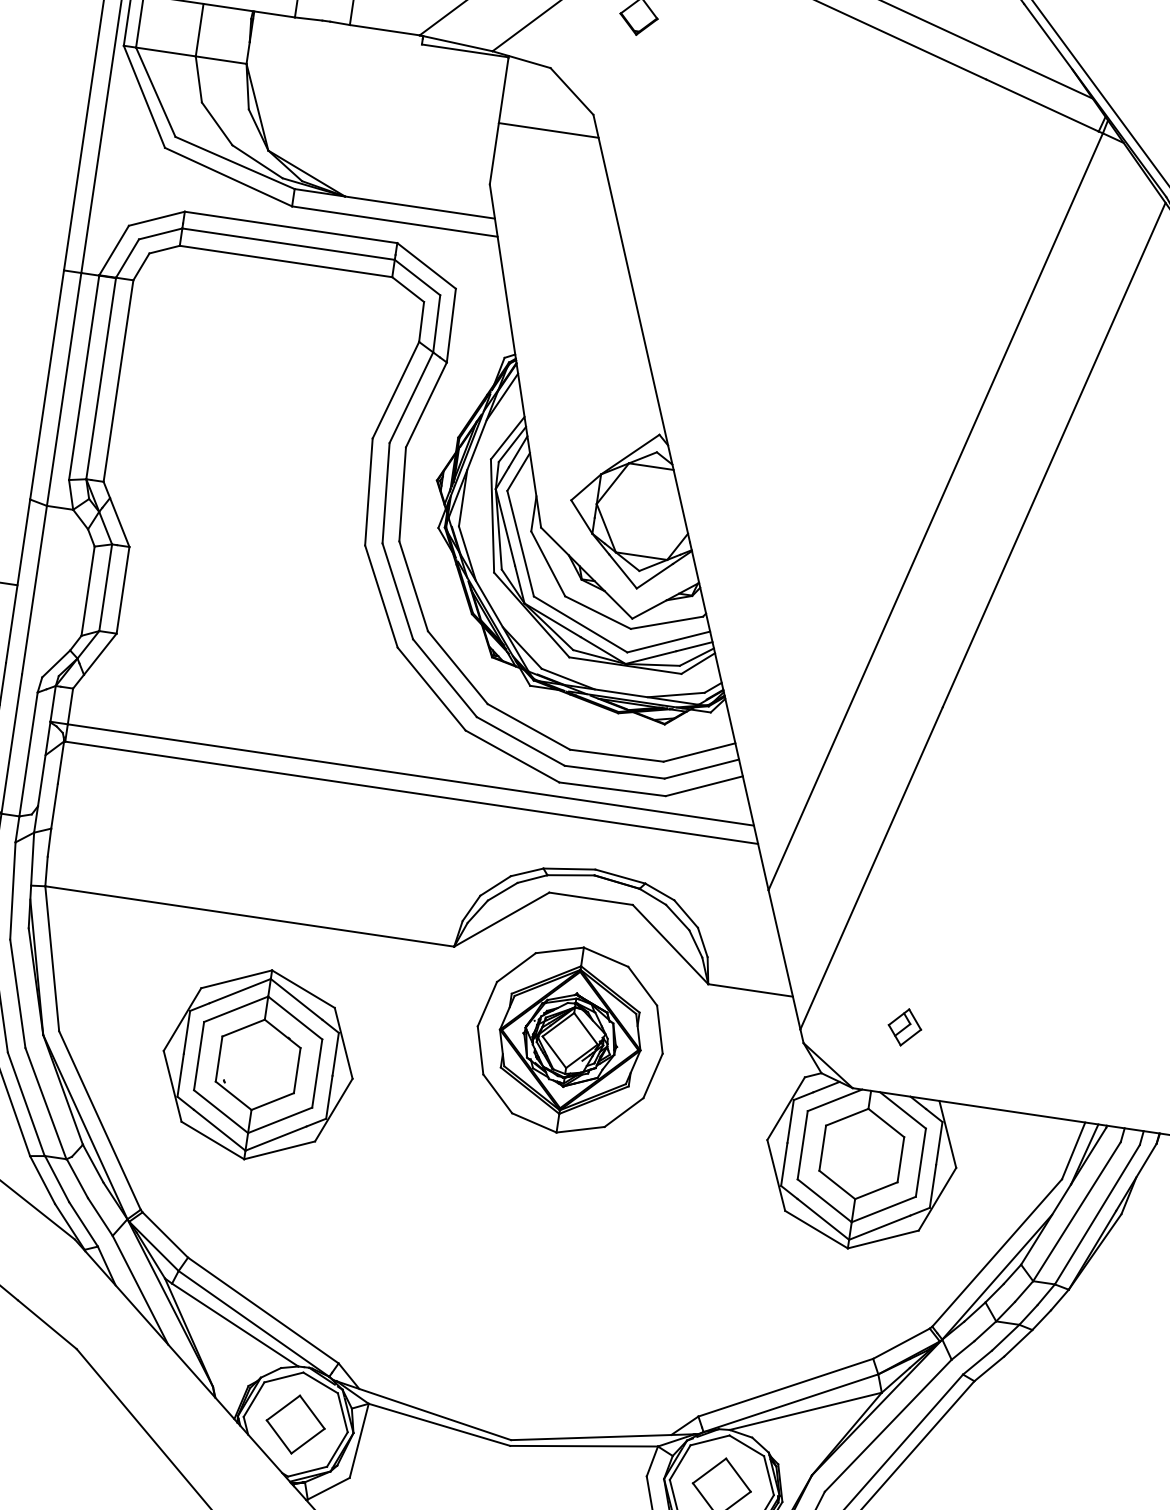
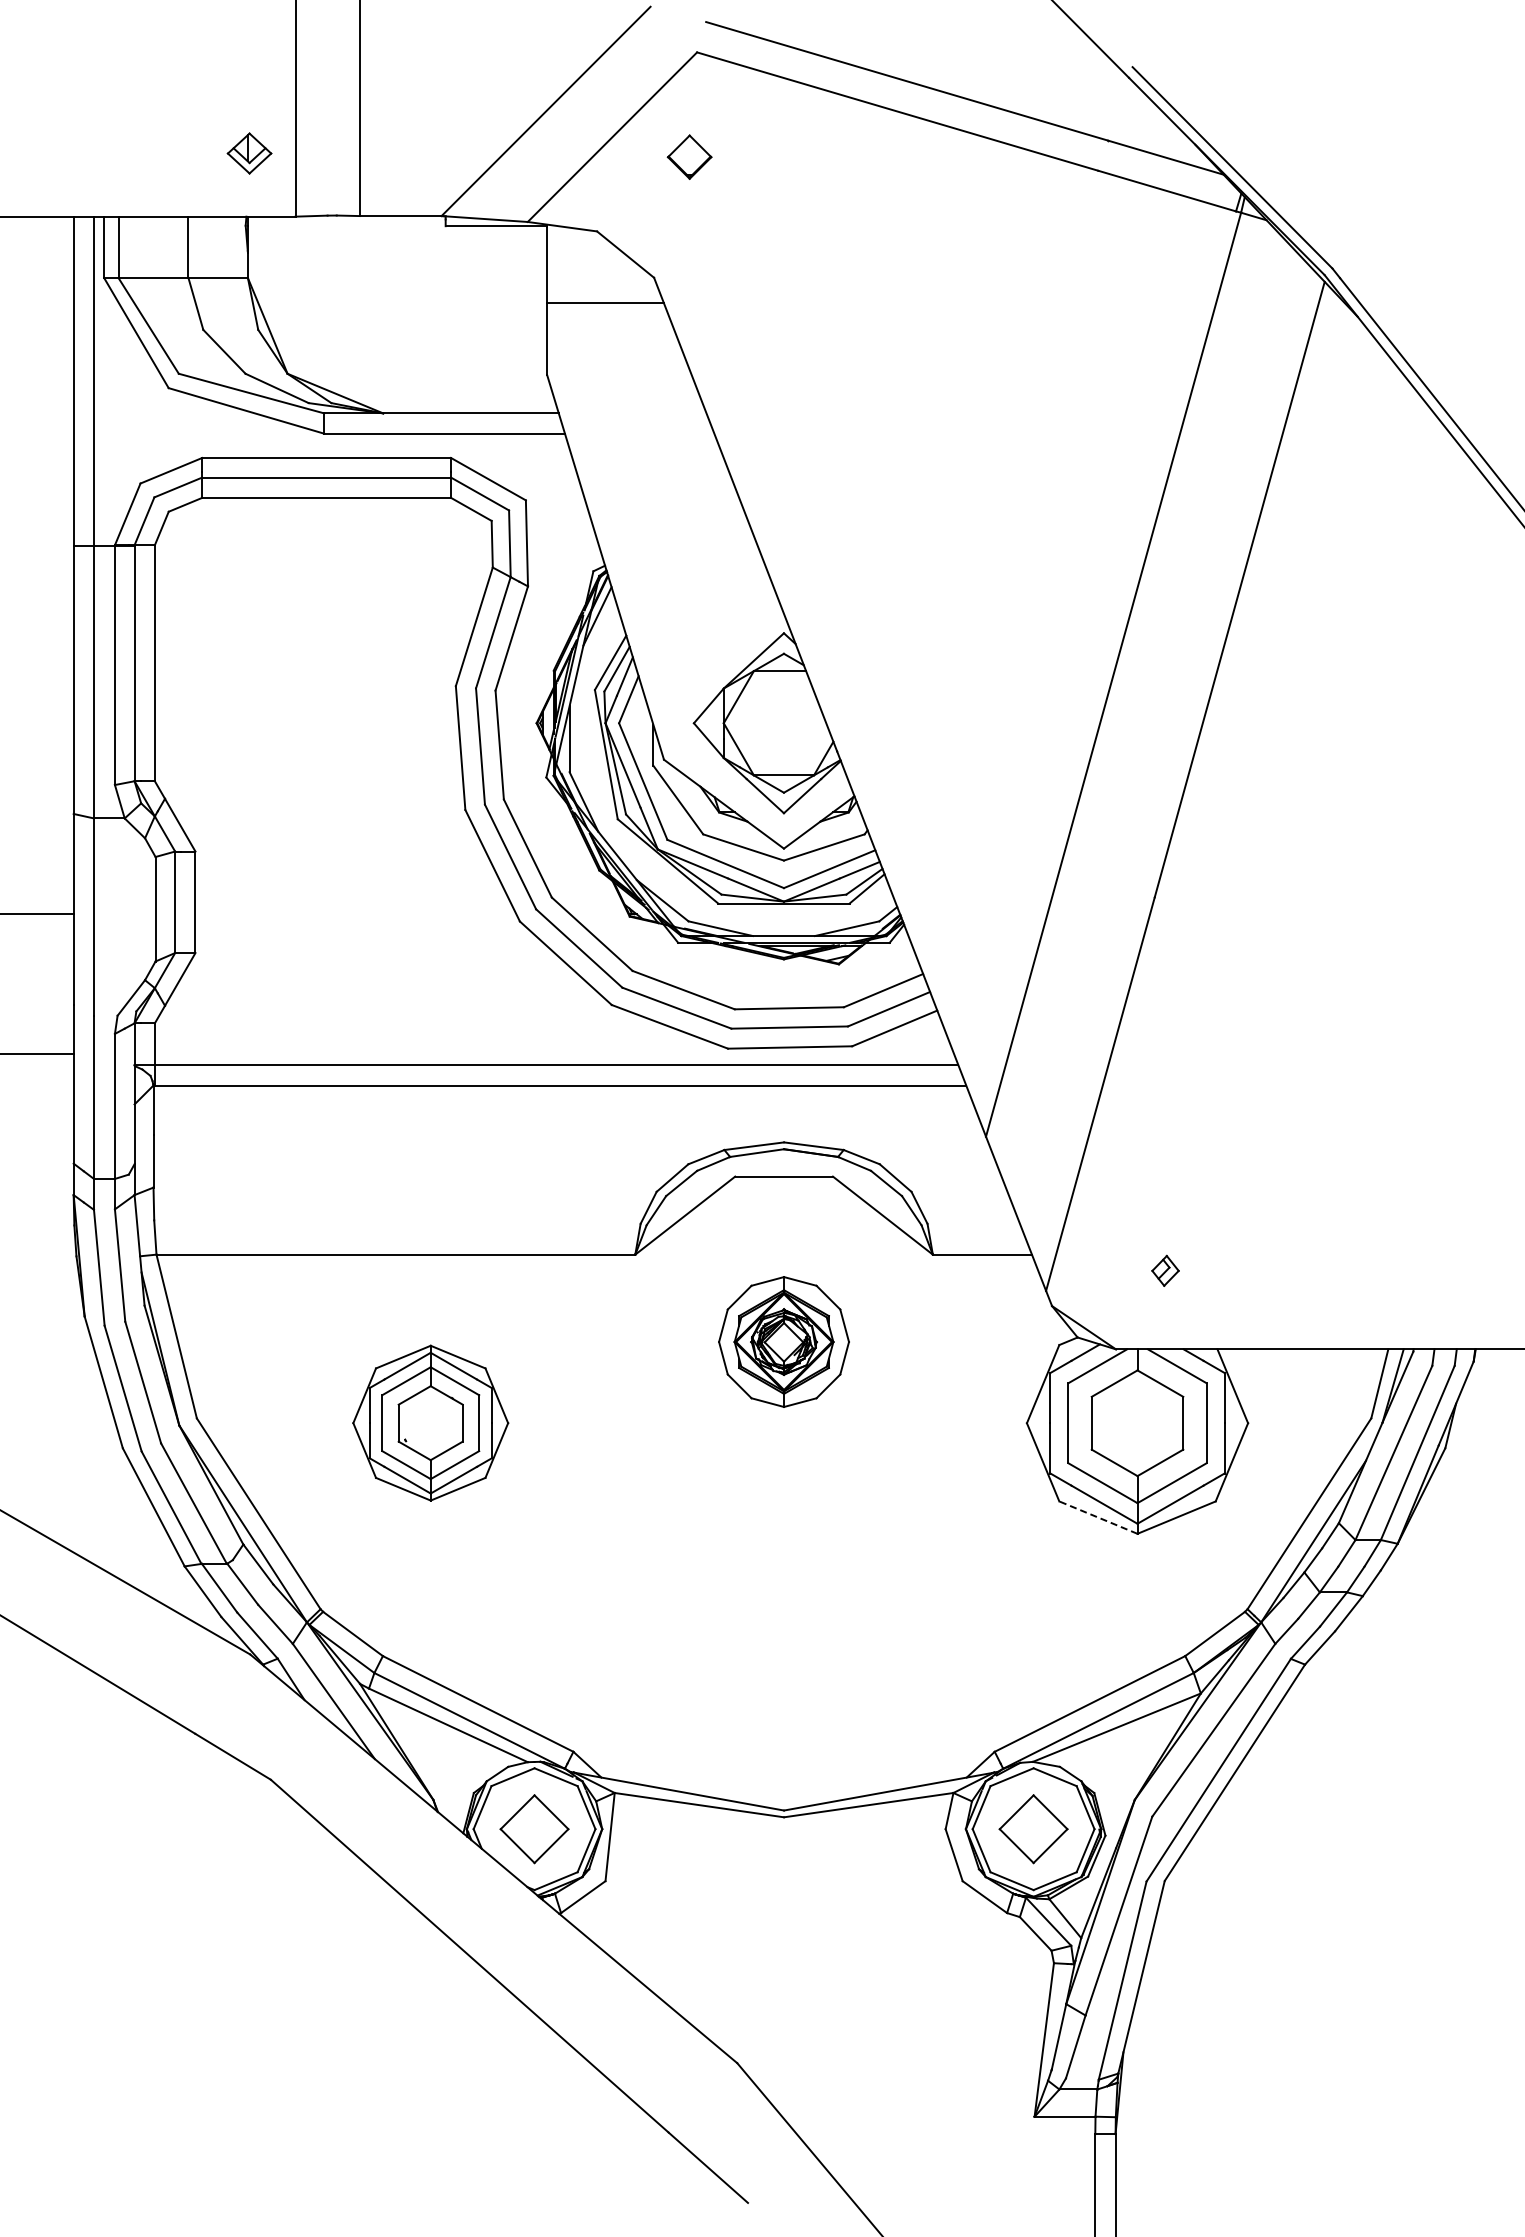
part: (904, 1027) -> (1165, 1270), size x0.7
part: (569, 1039) -> (783, 1341), size x0.6
part: (258, 1064) -> (430, 1422), size x0.7
line: (815, 1229) -> (1097, 1517), solid -> dashed

